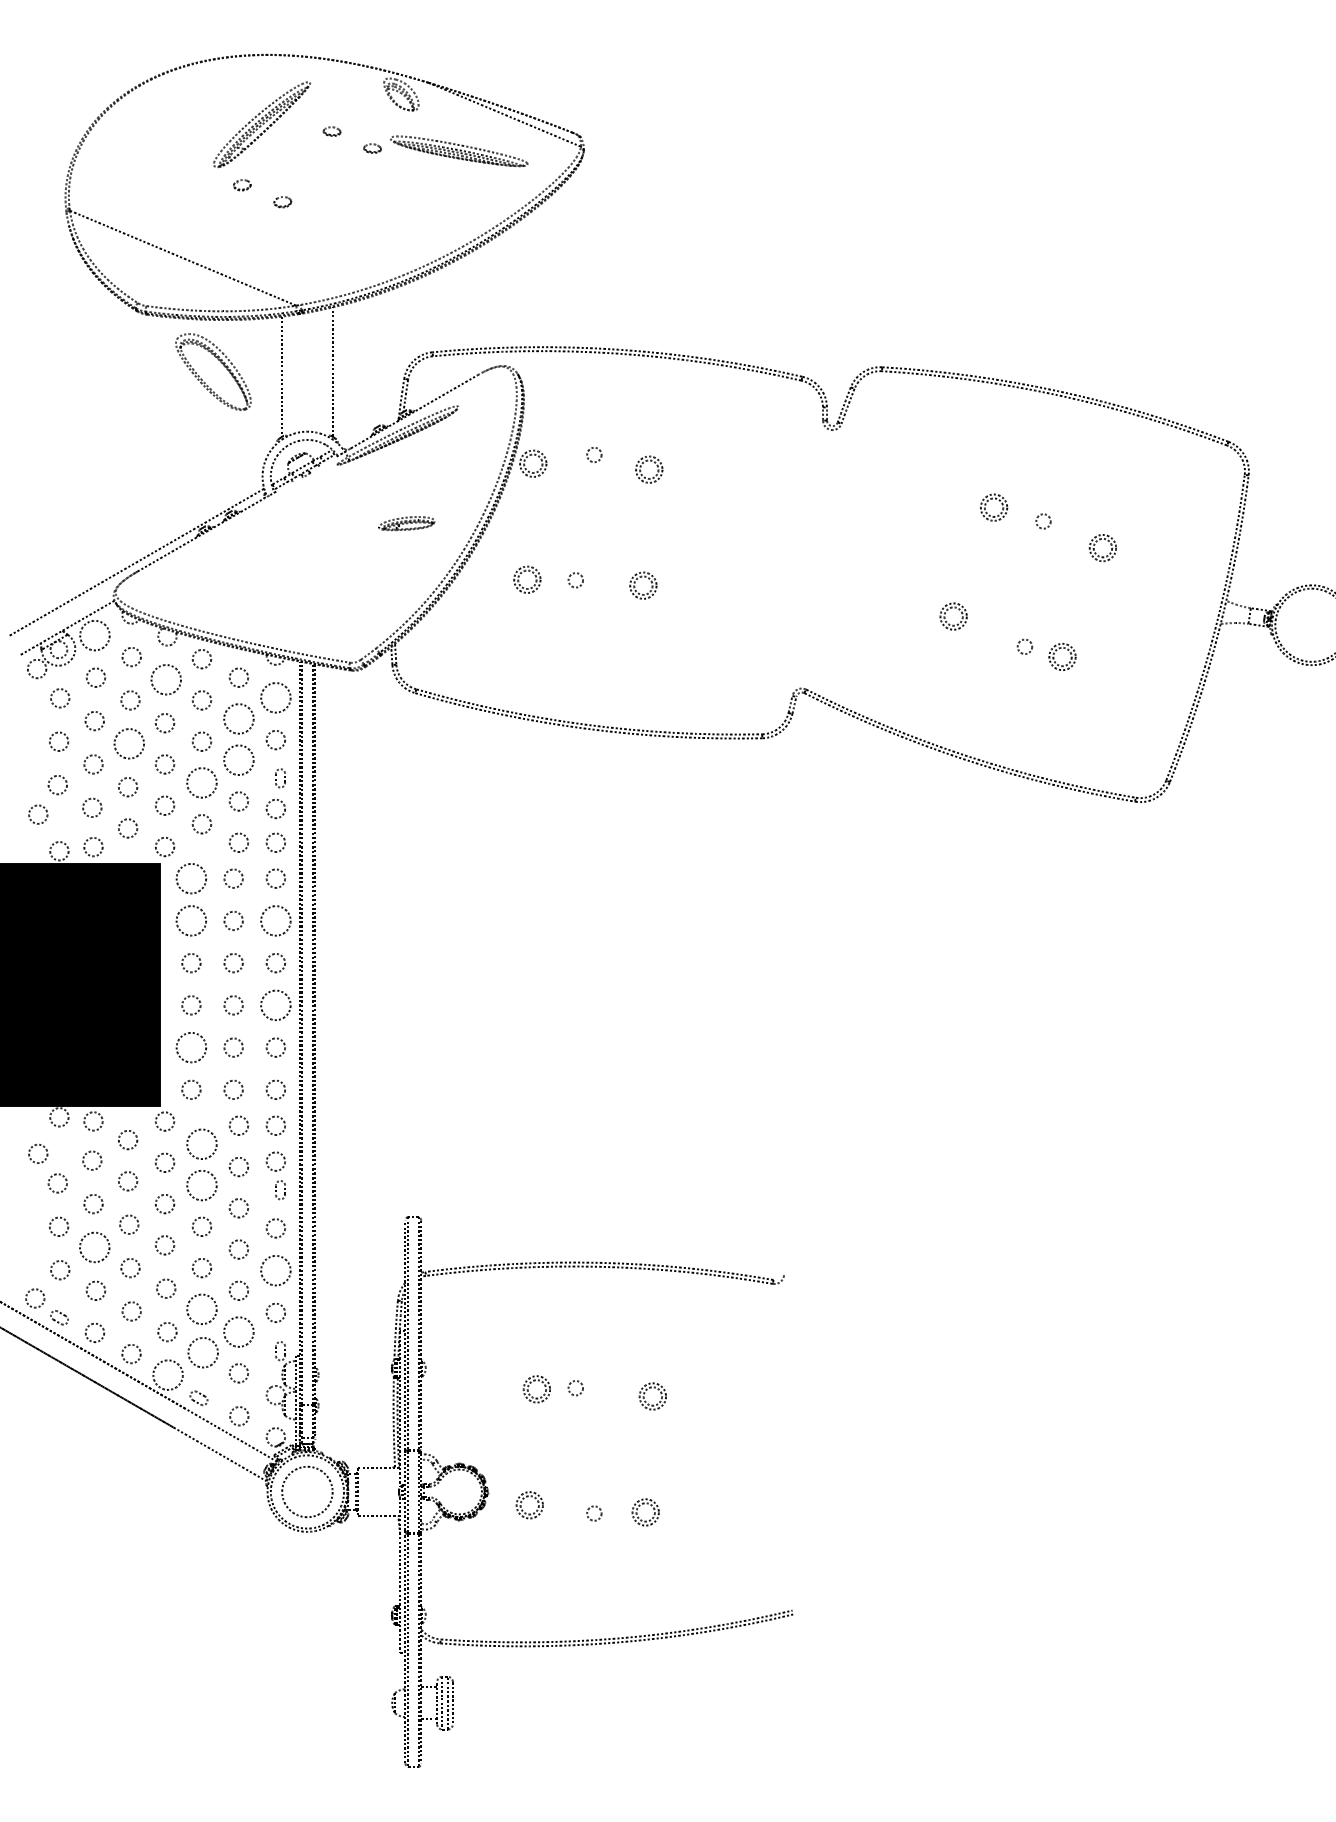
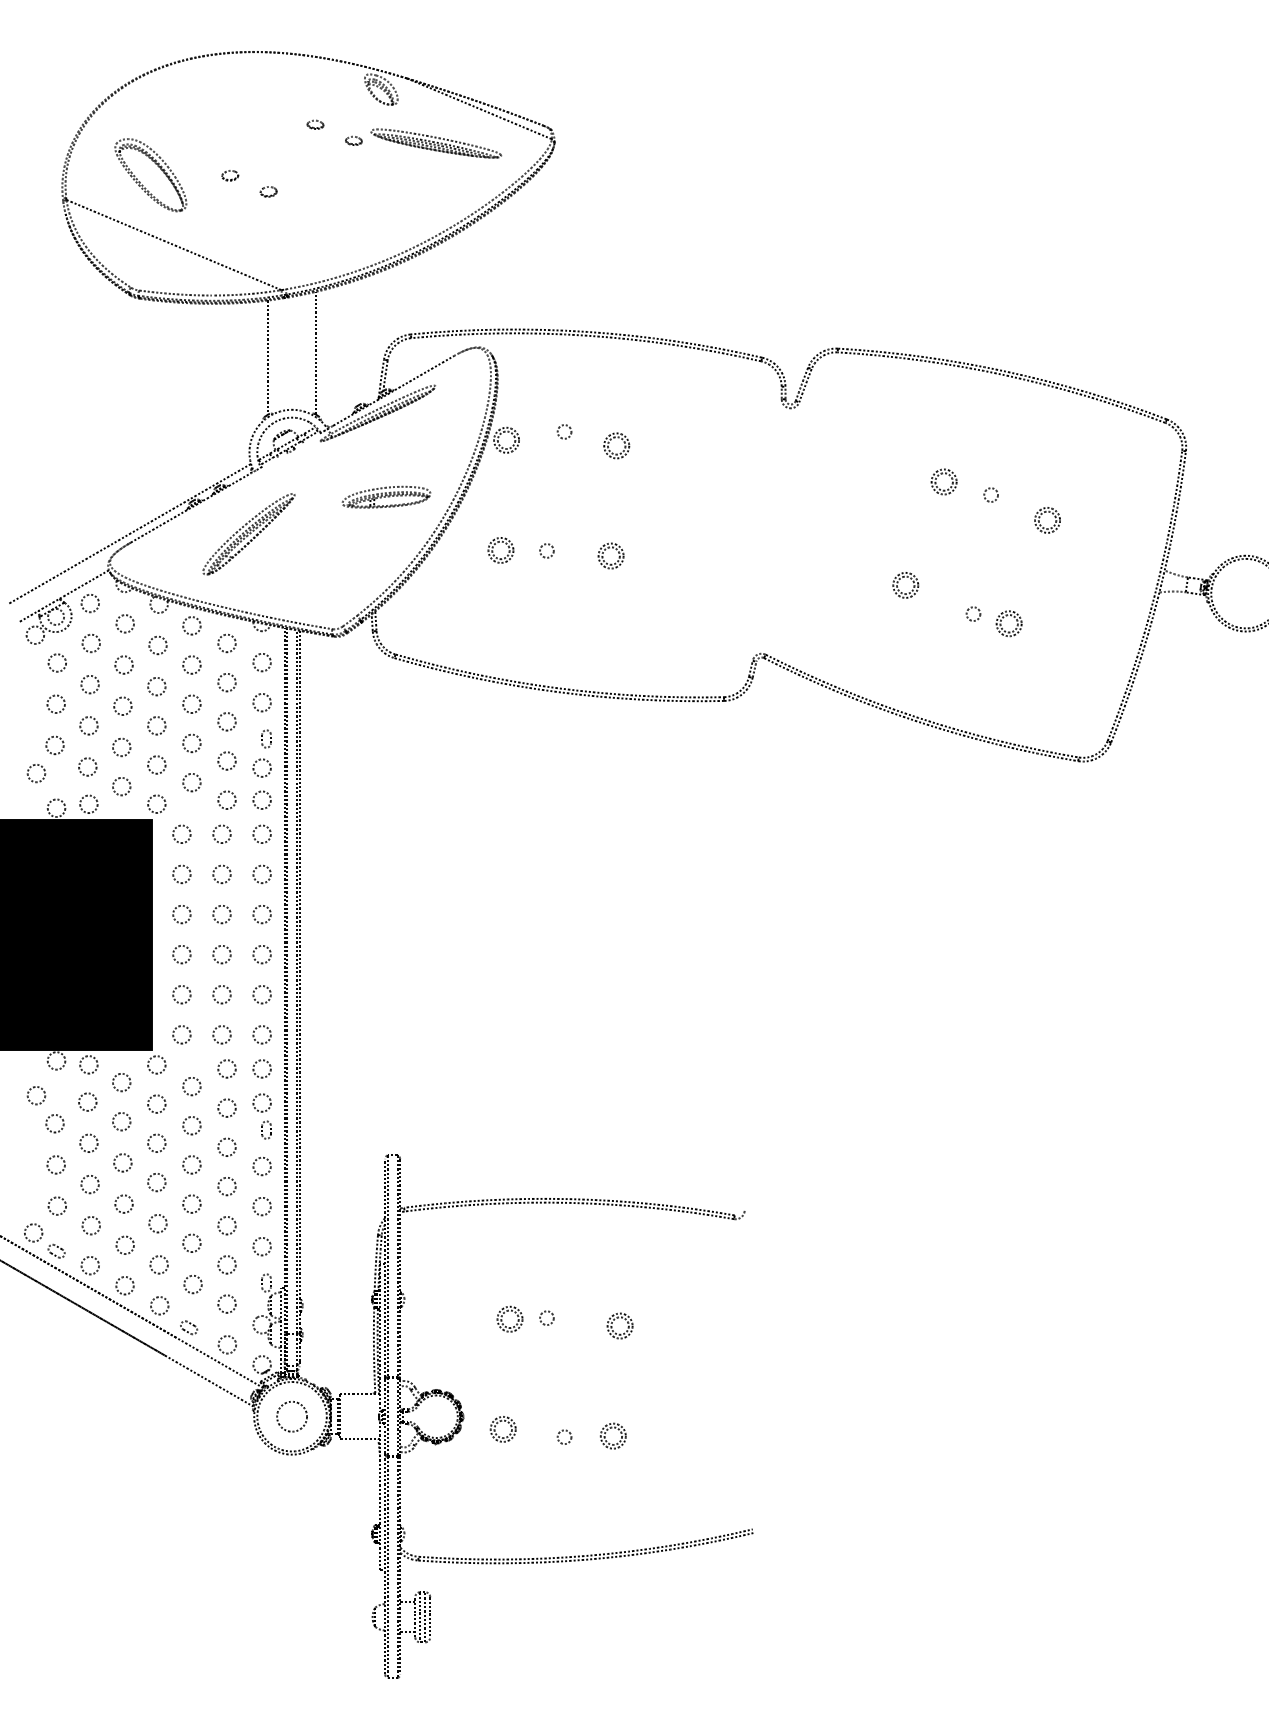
part: (261, 124) -> (248, 534), moved
part: (221, 363) -> (158, 167), moved
part: (406, 522) -> (386, 496), size x1.67
circle: (95, 635) -> (90, 603), size x0.62
circle: (165, 679) -> (157, 645), size x0.62
circle: (275, 697) -> (261, 662), size x0.62
circle: (238, 718) -> (226, 682), size x0.62
circle: (128, 744) -> (122, 706), size x0.62
circle: (238, 759) -> (226, 721), size x0.62
circle: (201, 783) -> (191, 743), size x0.62
circle: (190, 878) -> (181, 834), size x0.62
circle: (190, 921) -> (181, 874), size x0.62
circle: (275, 921) -> (261, 874), size x0.62
circle: (275, 1005) -> (261, 954), size x0.62
circle: (190, 1047) -> (181, 994), size x0.62
circle: (201, 1144) -> (191, 1086), size x0.62
circle: (201, 1185) -> (191, 1125), size x0.62
circle: (94, 1247) -> (89, 1184), size x0.62
circle: (275, 1270) -> (261, 1206), size x0.62
circle: (201, 1309) -> (191, 1243), size x0.62
circle: (238, 1331) -> (226, 1264), size x0.62
circle: (202, 1352) -> (192, 1284), size x0.62
circle: (167, 1374) -> (159, 1305), size x0.62
circle: (307, 1491) -> (292, 1416), size x0.62

